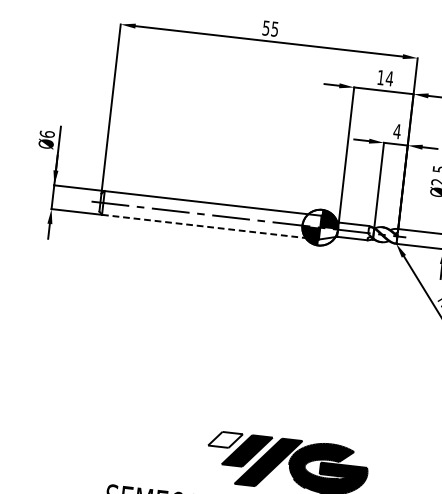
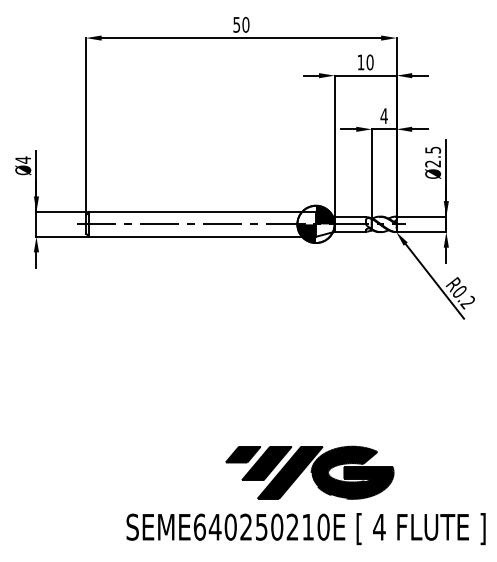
text: (274, 28) -> (245, 24), 55 -> 50
text: (389, 78) -> (369, 62), 14 -> 10
text: (47, 133) -> (23, 159), Ø6 -> Ø4
line: (211, 226) -> (203, 236), dashed -> solid
fill: (224, 439) -> (242, 454), added

